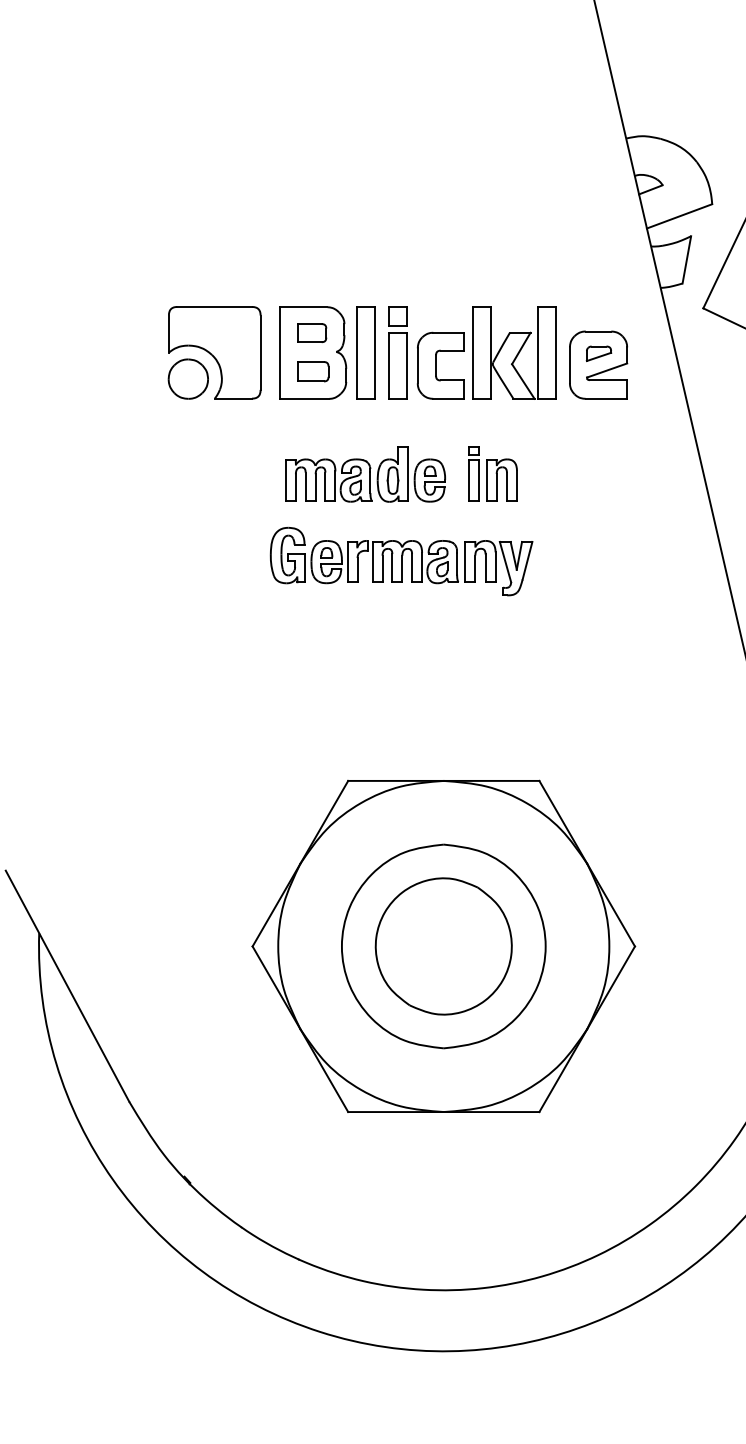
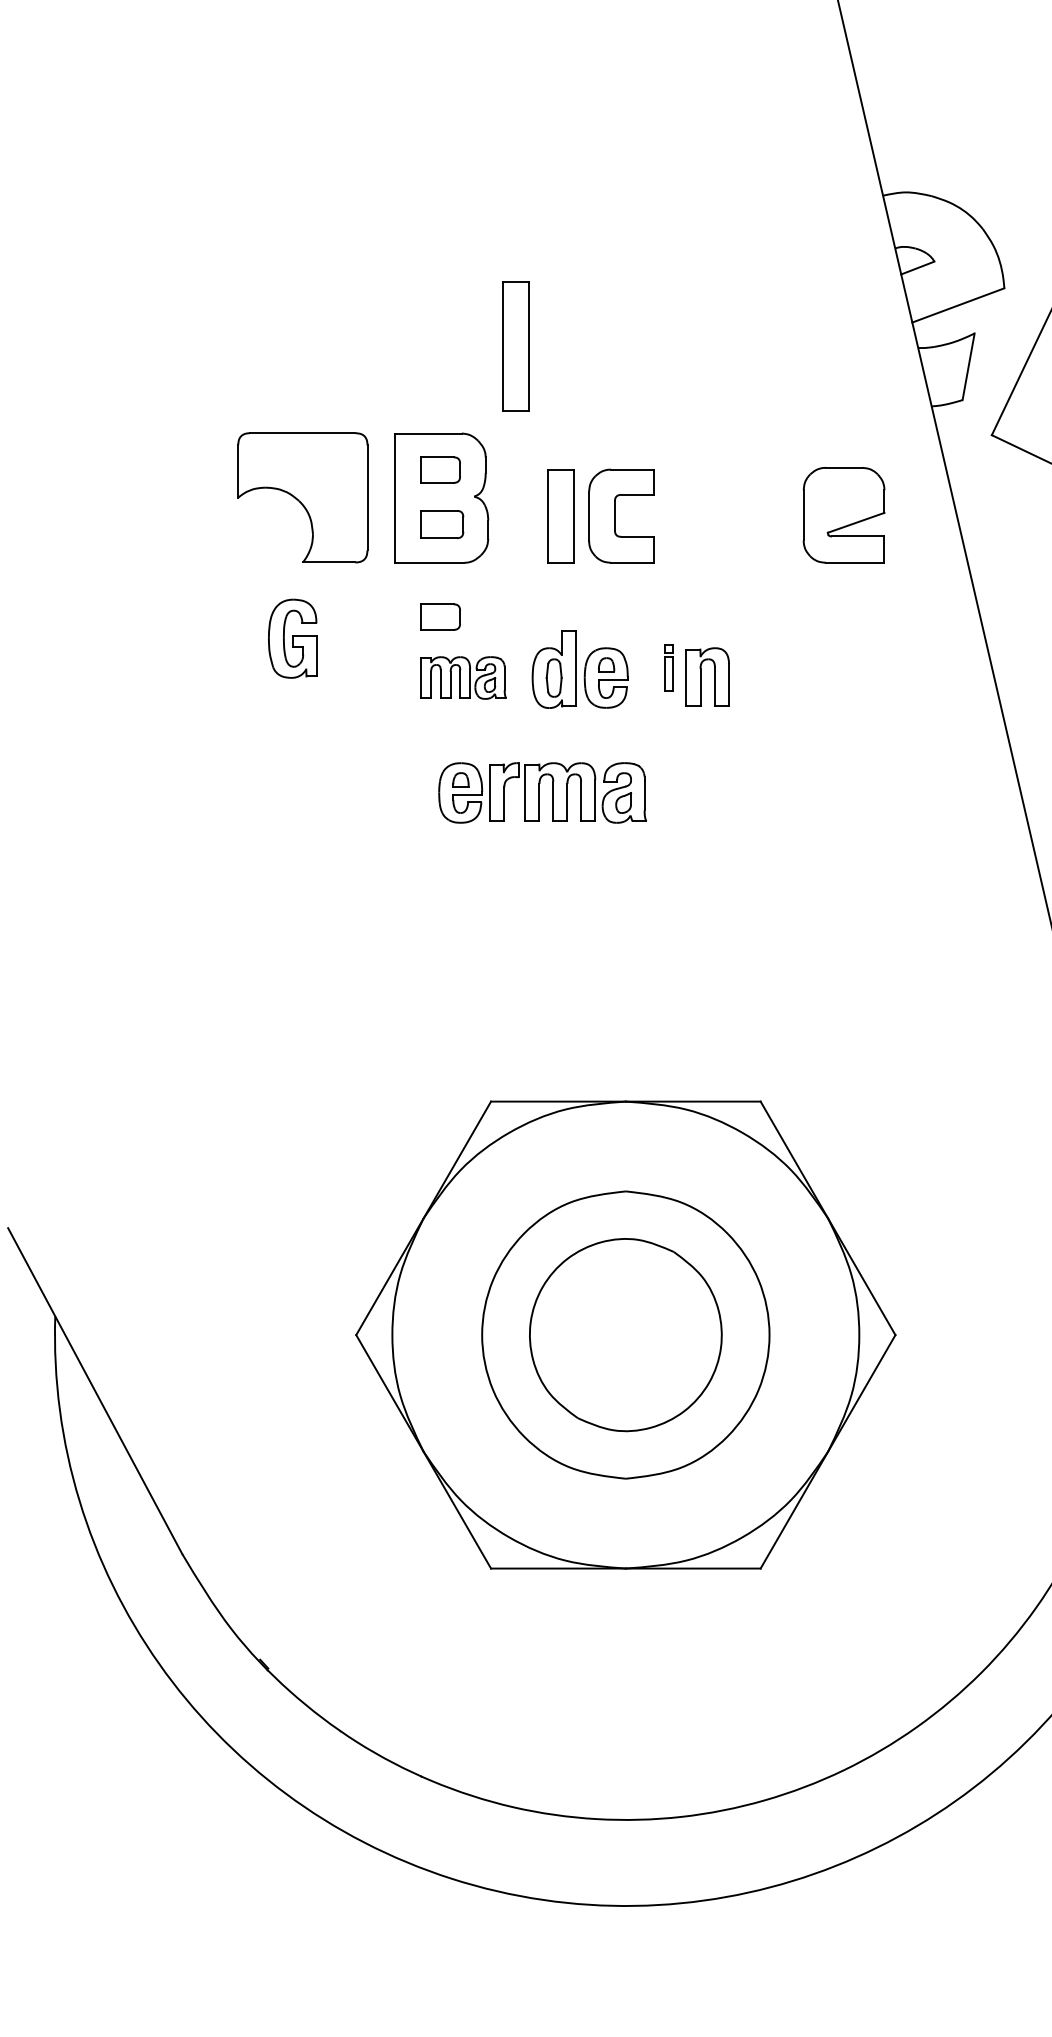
part: (397, 316) -> (560, 446), removed
part: (365, 353) -> (515, 346), moved
part: (514, 353) -> (725, 498), removed
part: (598, 353) -> (844, 499), removed
part: (188, 378) -> (265, 534), removed
part: (312, 436) -> (440, 616), added
part: (474, 473) -> (668, 667), size x0.6
part: (328, 480) -> (463, 677), size x0.7
part: (287, 555) -> (292, 638), moved
part: (498, 568) -> (703, 801), removed

